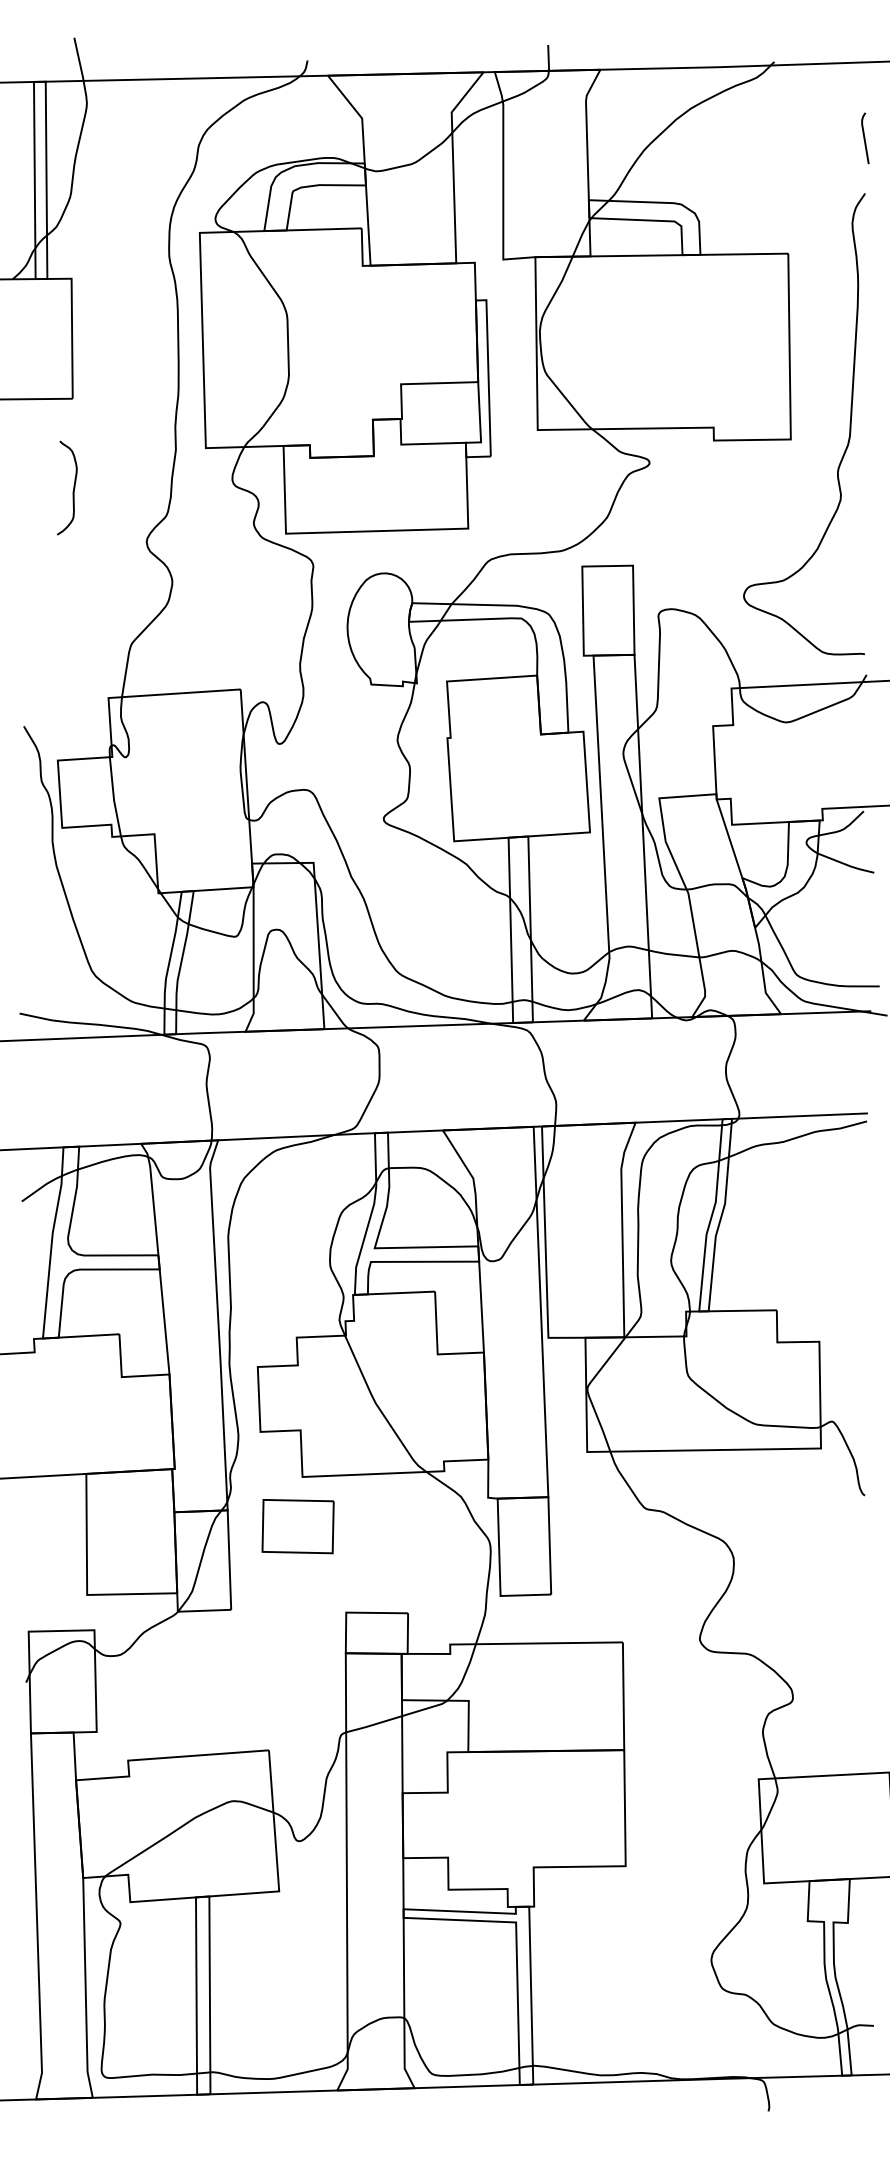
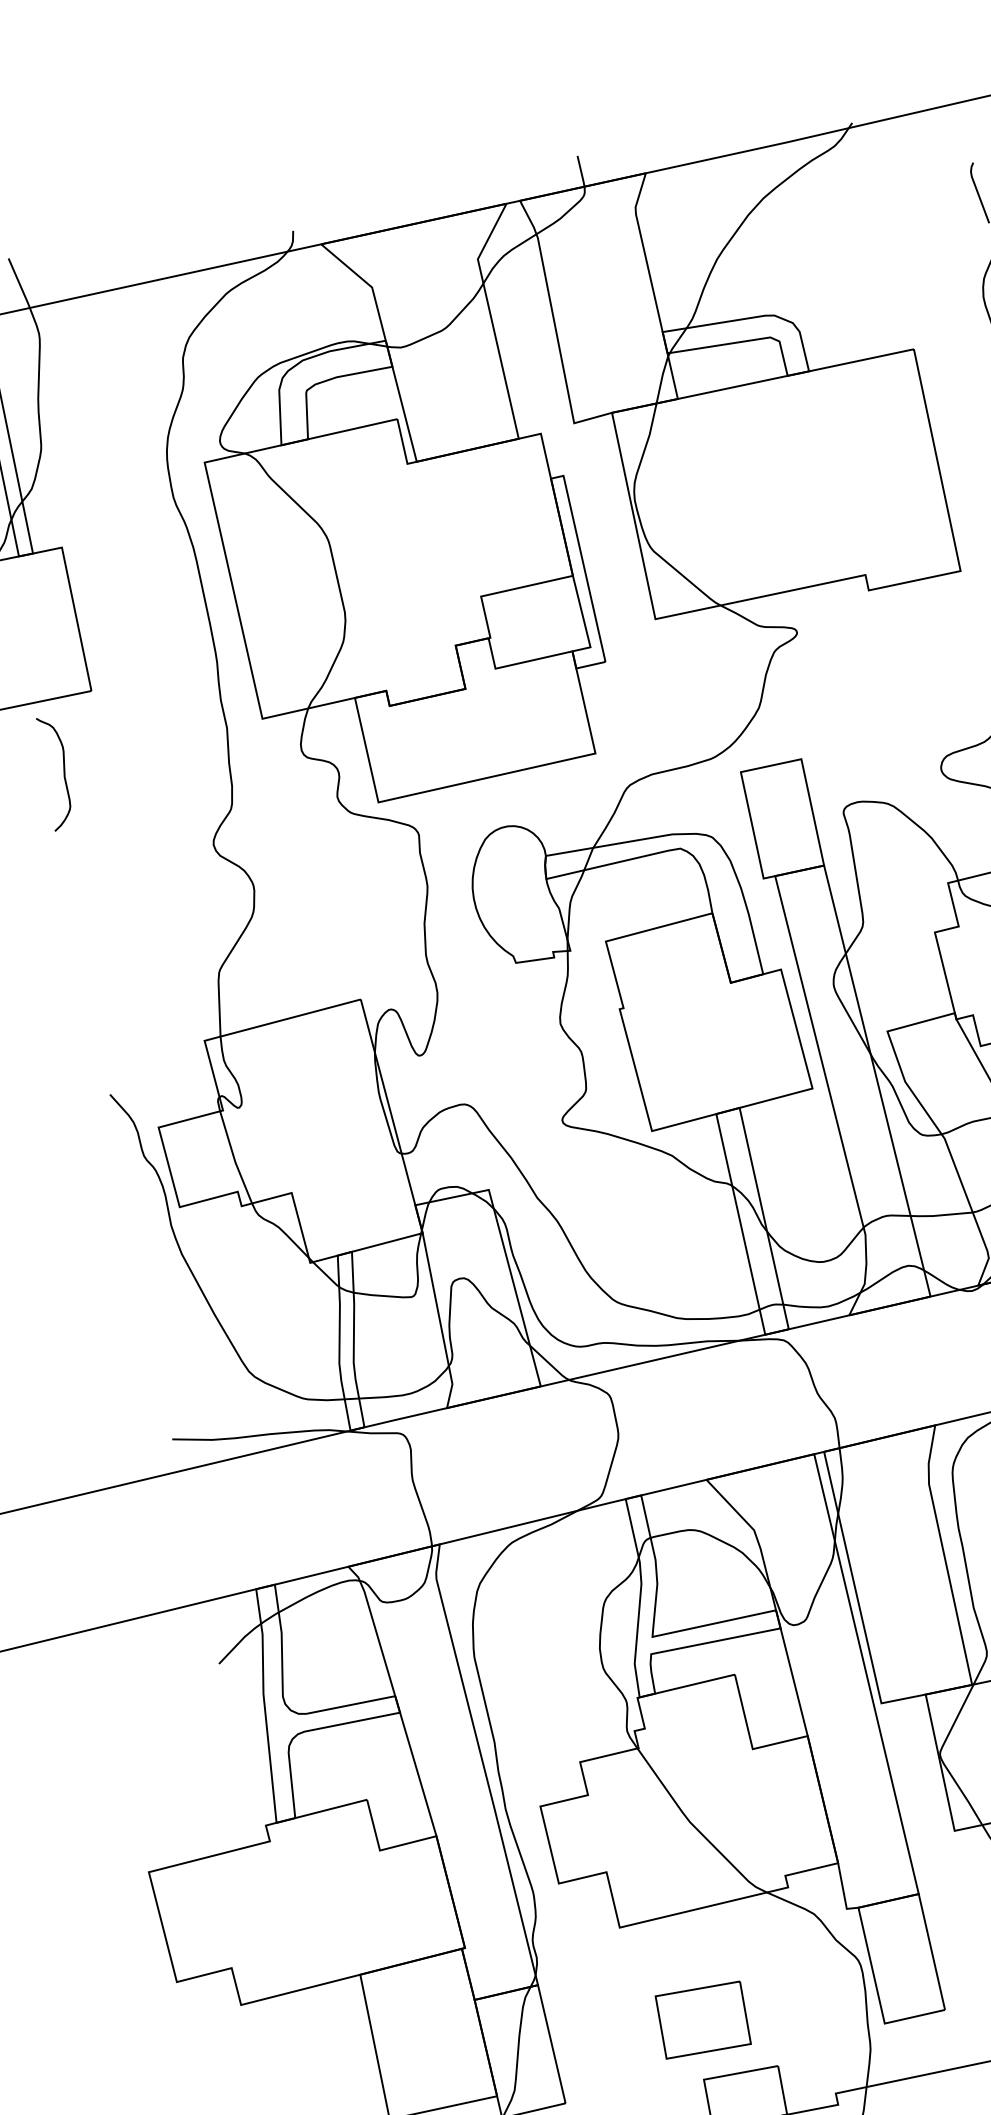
curve: (73, 487) -> (63, 770), moved
part: (297, 1526) -> (702, 2020), moved

